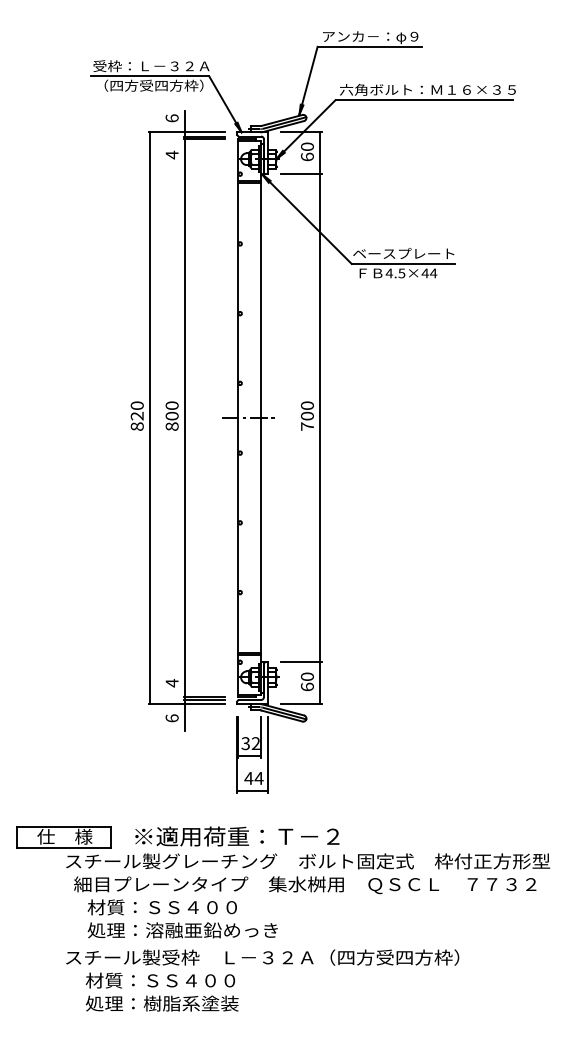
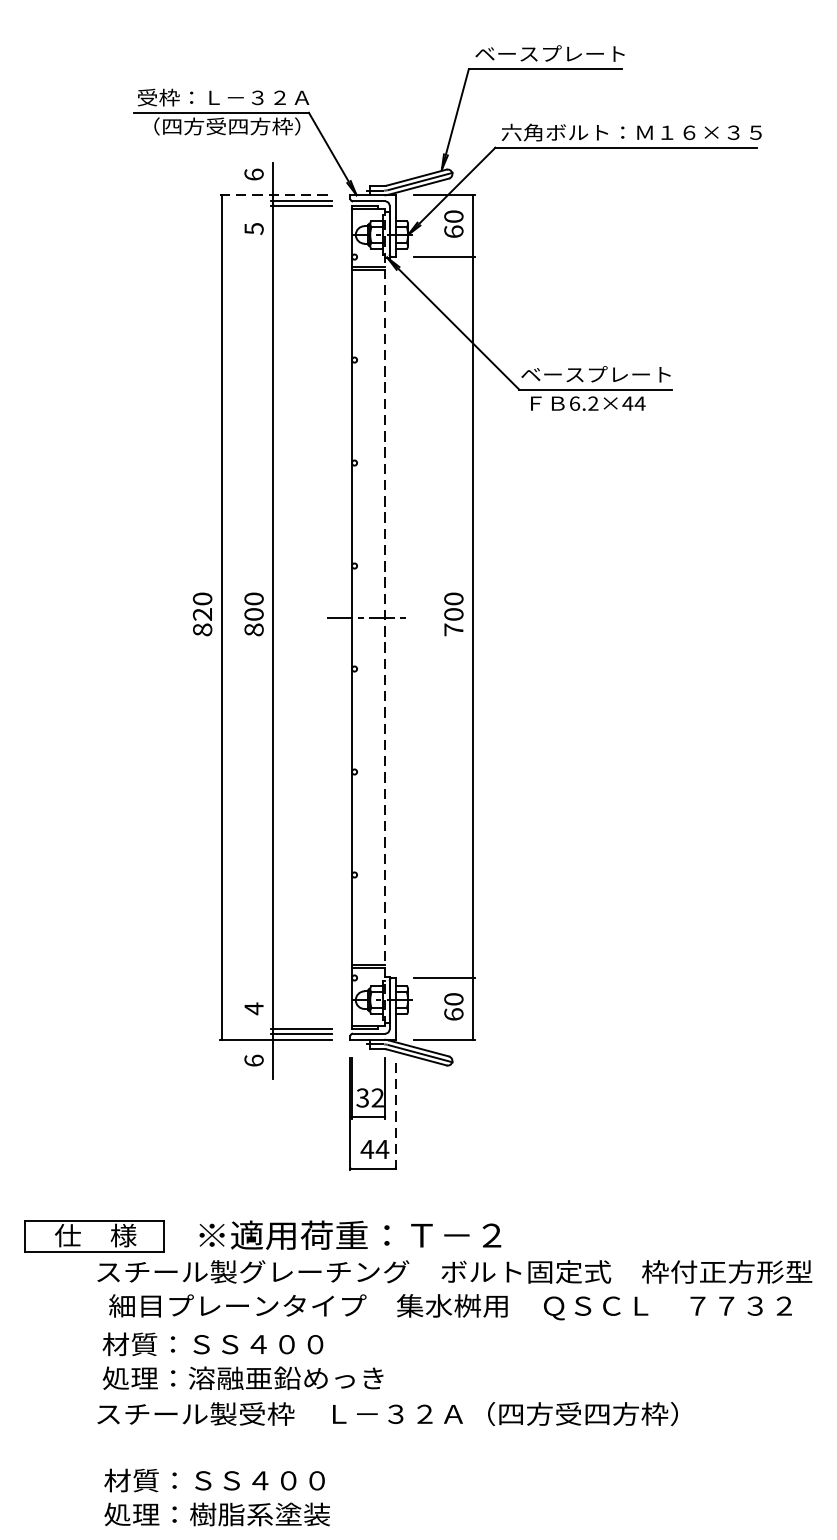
text: (372, 37) -> (549, 55), アンカ－：φ９ -> ベースプレート
line: (186, 132) -> (275, 195), solid -> dashed
text: (171, 154) -> (253, 228), 4 -> 5
text: (395, 273) -> (583, 403), 4.5×44 -> 6.2×44
line: (260, 418) -> (384, 617), solid -> dashed
line: (268, 754) -> (396, 1114), solid -> dashed
text: (182, 918) -> (242, 1360), moved
text: (161, 991) -> (216, 1496), moved

